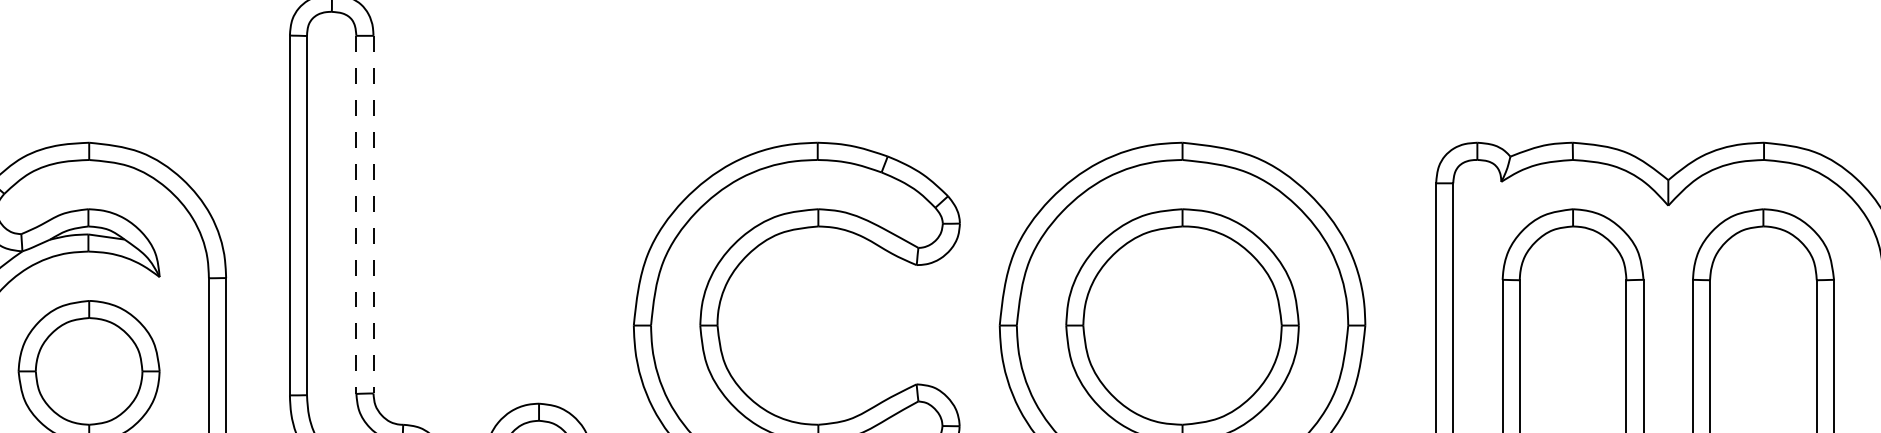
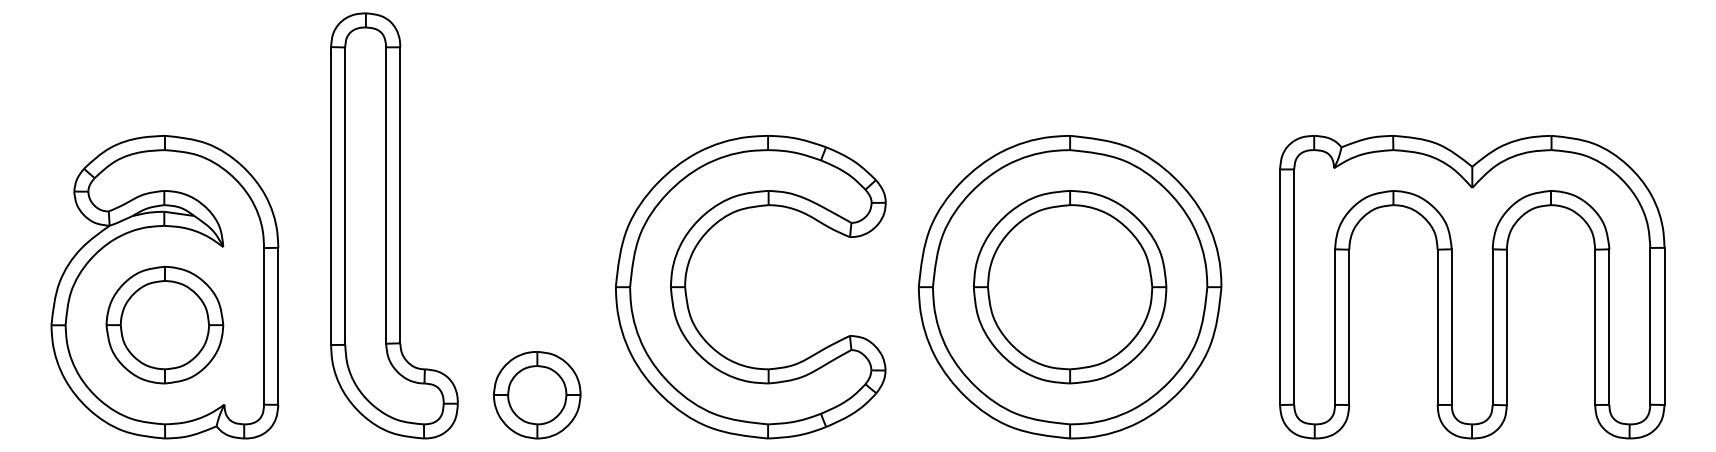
line: (373, 214) -> (400, 195), dashed -> solid
line: (356, 216) -> (386, 196), dashed -> solid

